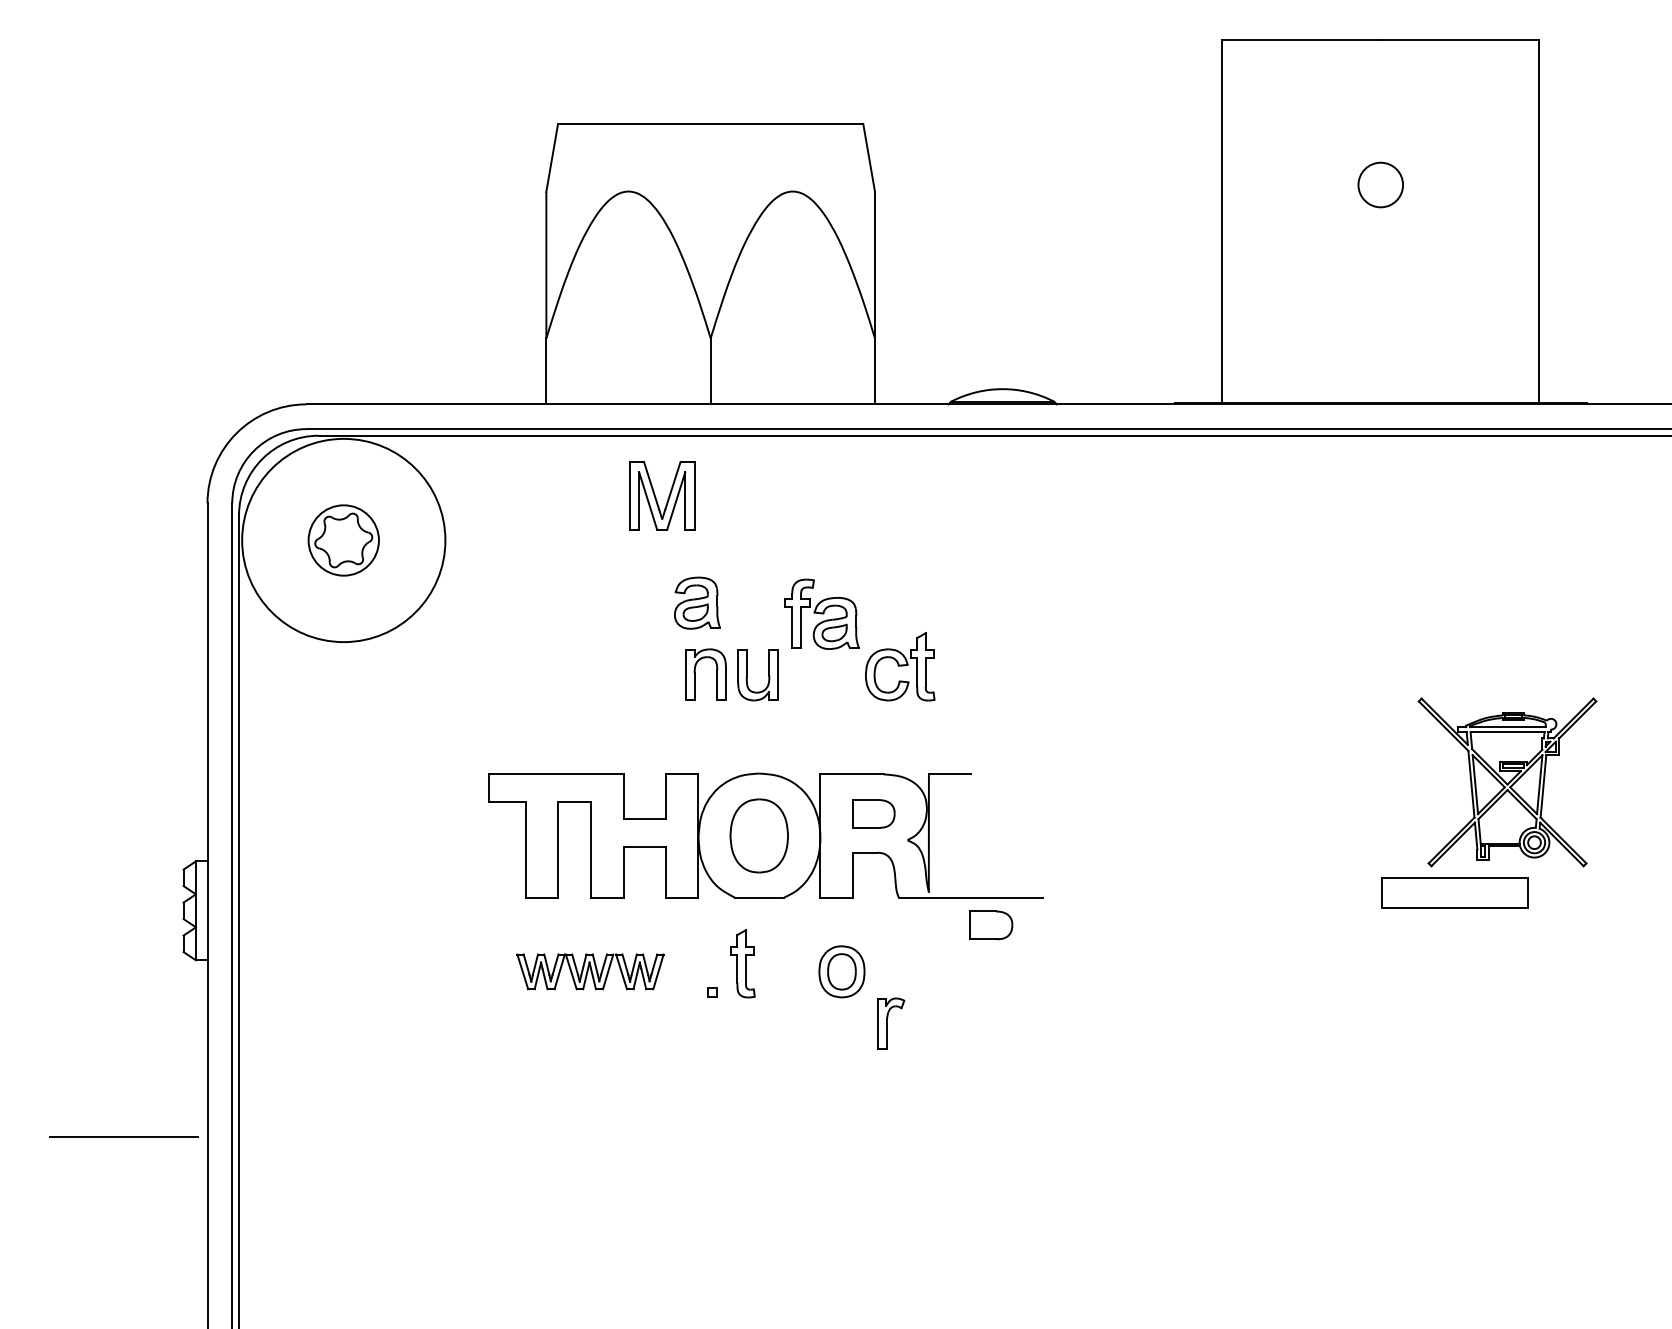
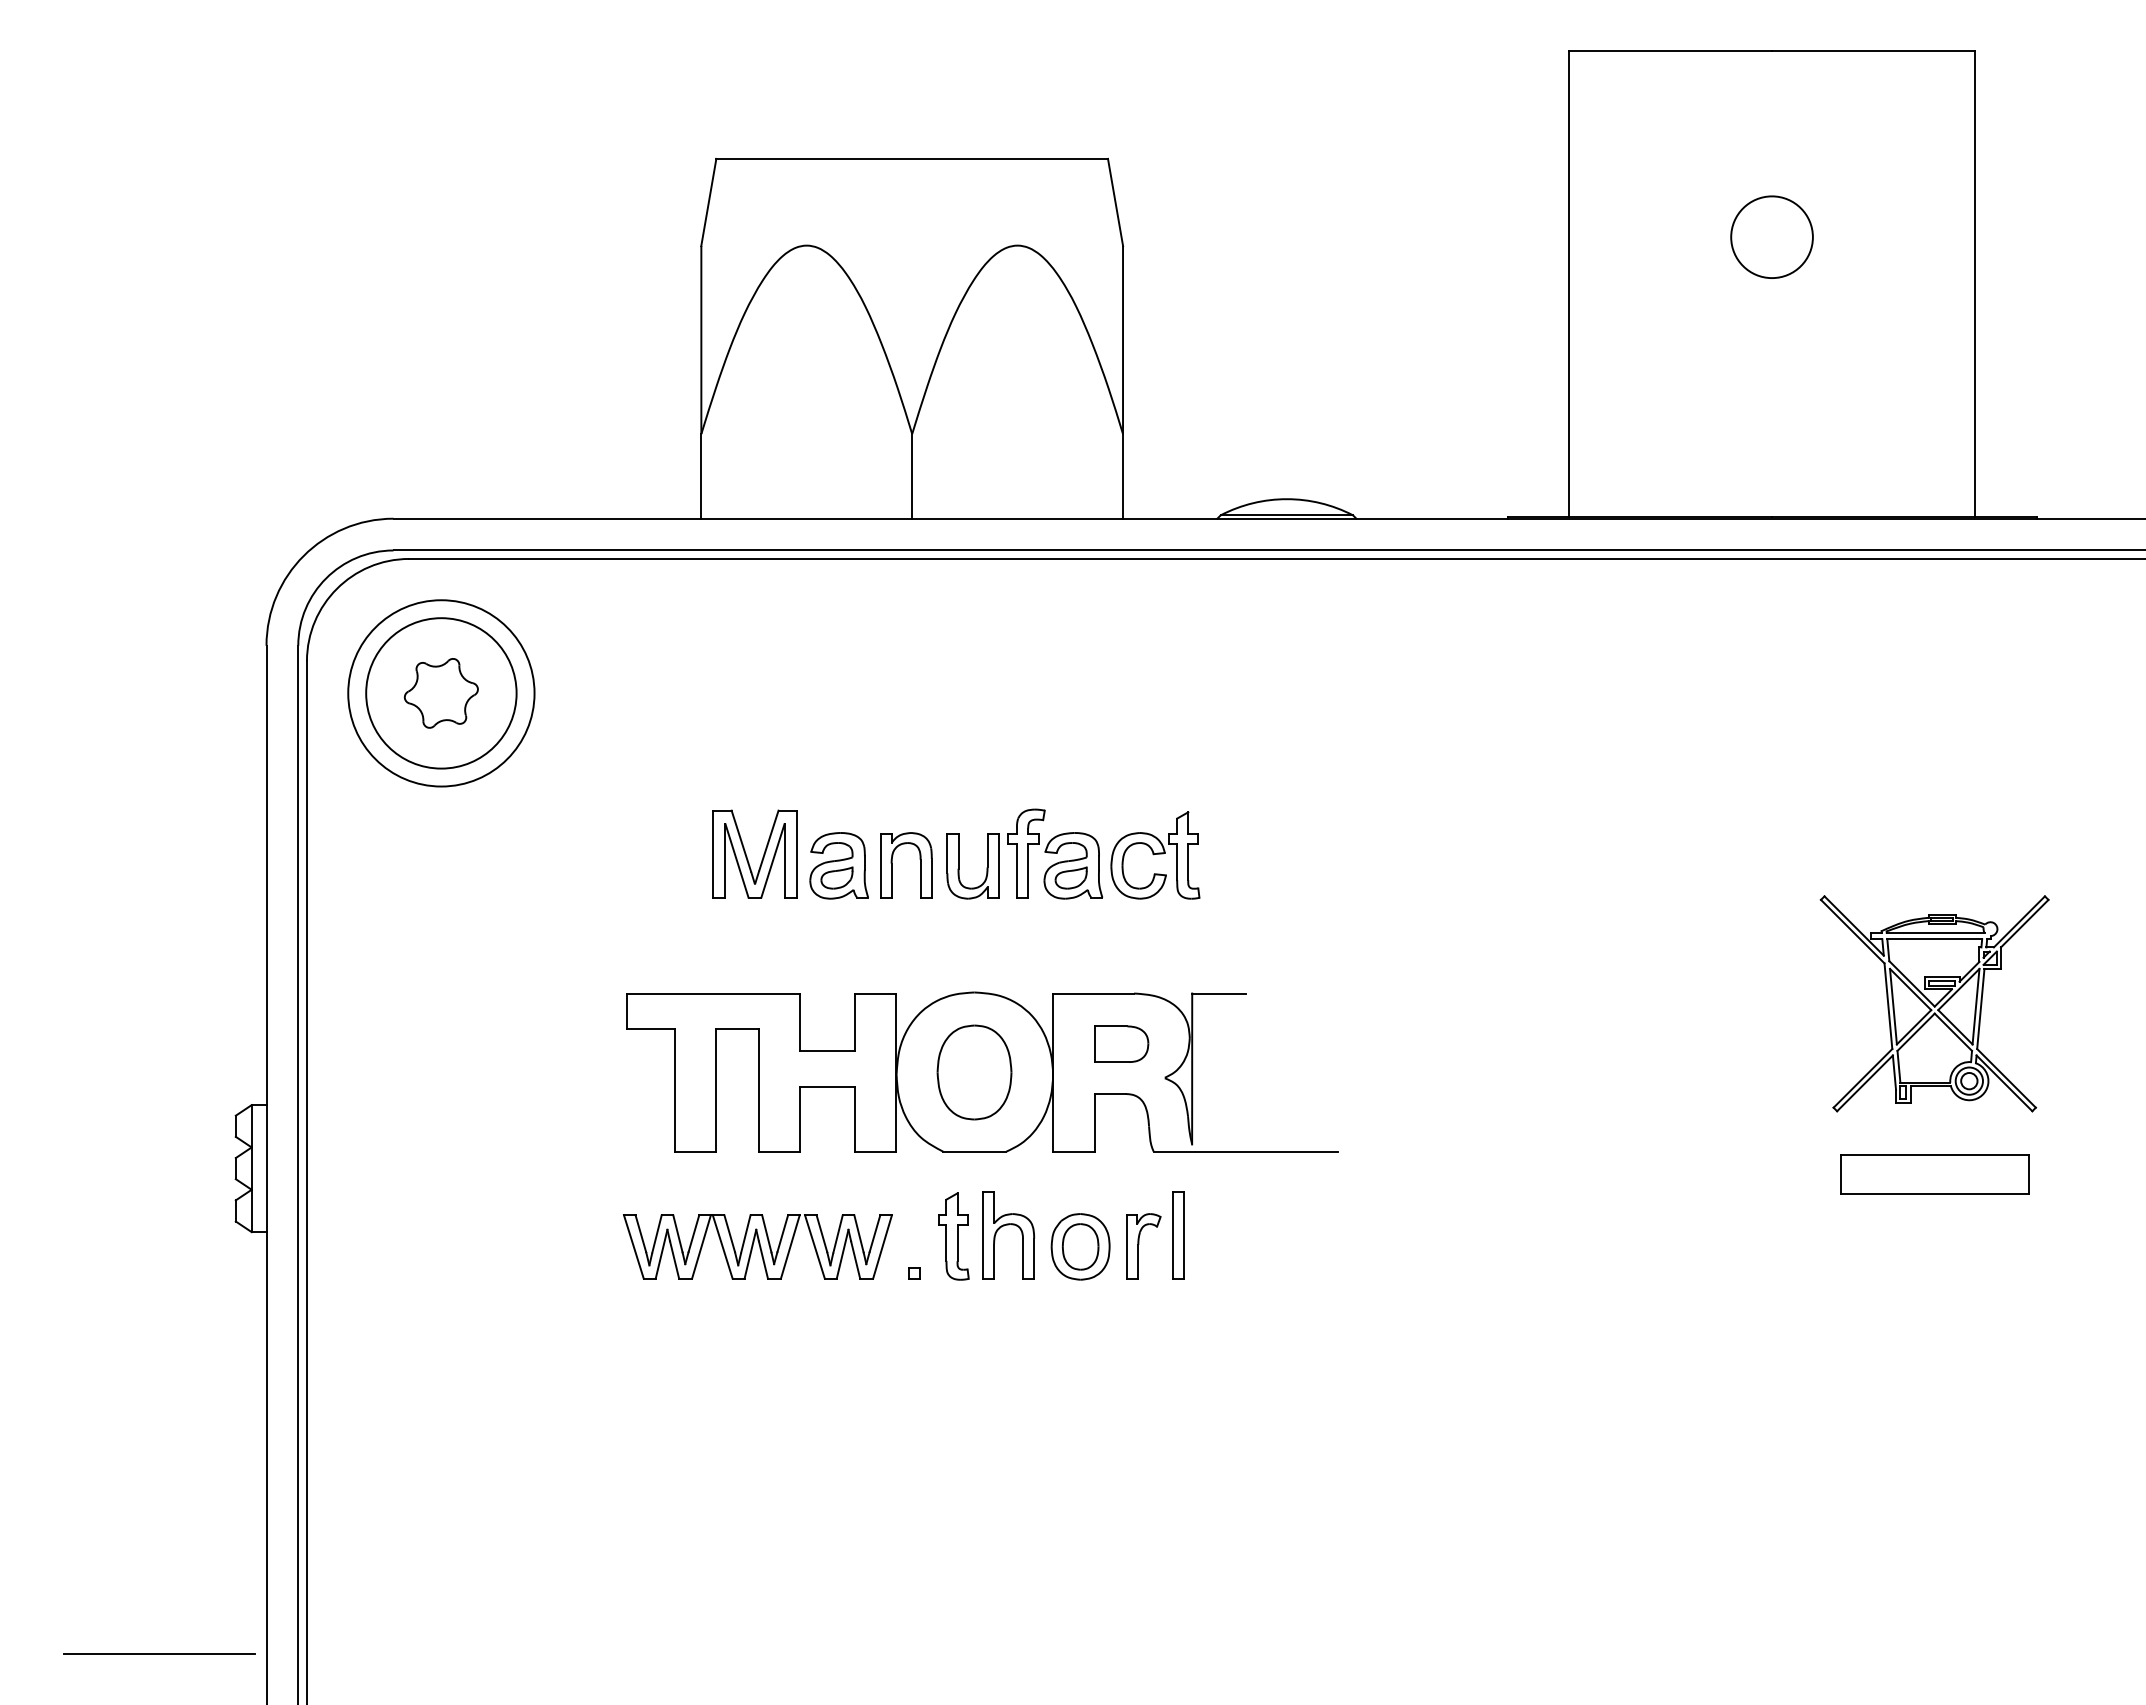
circle: (1380, 185) -> (1771, 237), size x1.43
part: (656, 497) -> (747, 856), moved
circle: (343, 540) -> (441, 693), size x0.71
circle: (343, 540) -> (441, 693), size x1.67
part: (696, 602) -> (838, 865), moved
part: (822, 613) -> (1055, 853), moved
part: (1455, 892) -> (1934, 1174), moved
part: (991, 924) -> (1272, 1186), removed
part: (782, 955) -> (1004, 1226), added
part: (918, 962) -> (1178, 1235), added
part: (590, 971) -> (757, 1246), size x1.43
part: (890, 1023) -> (1143, 1246), moved
line: (124, 1136) -> (159, 1653), moved

